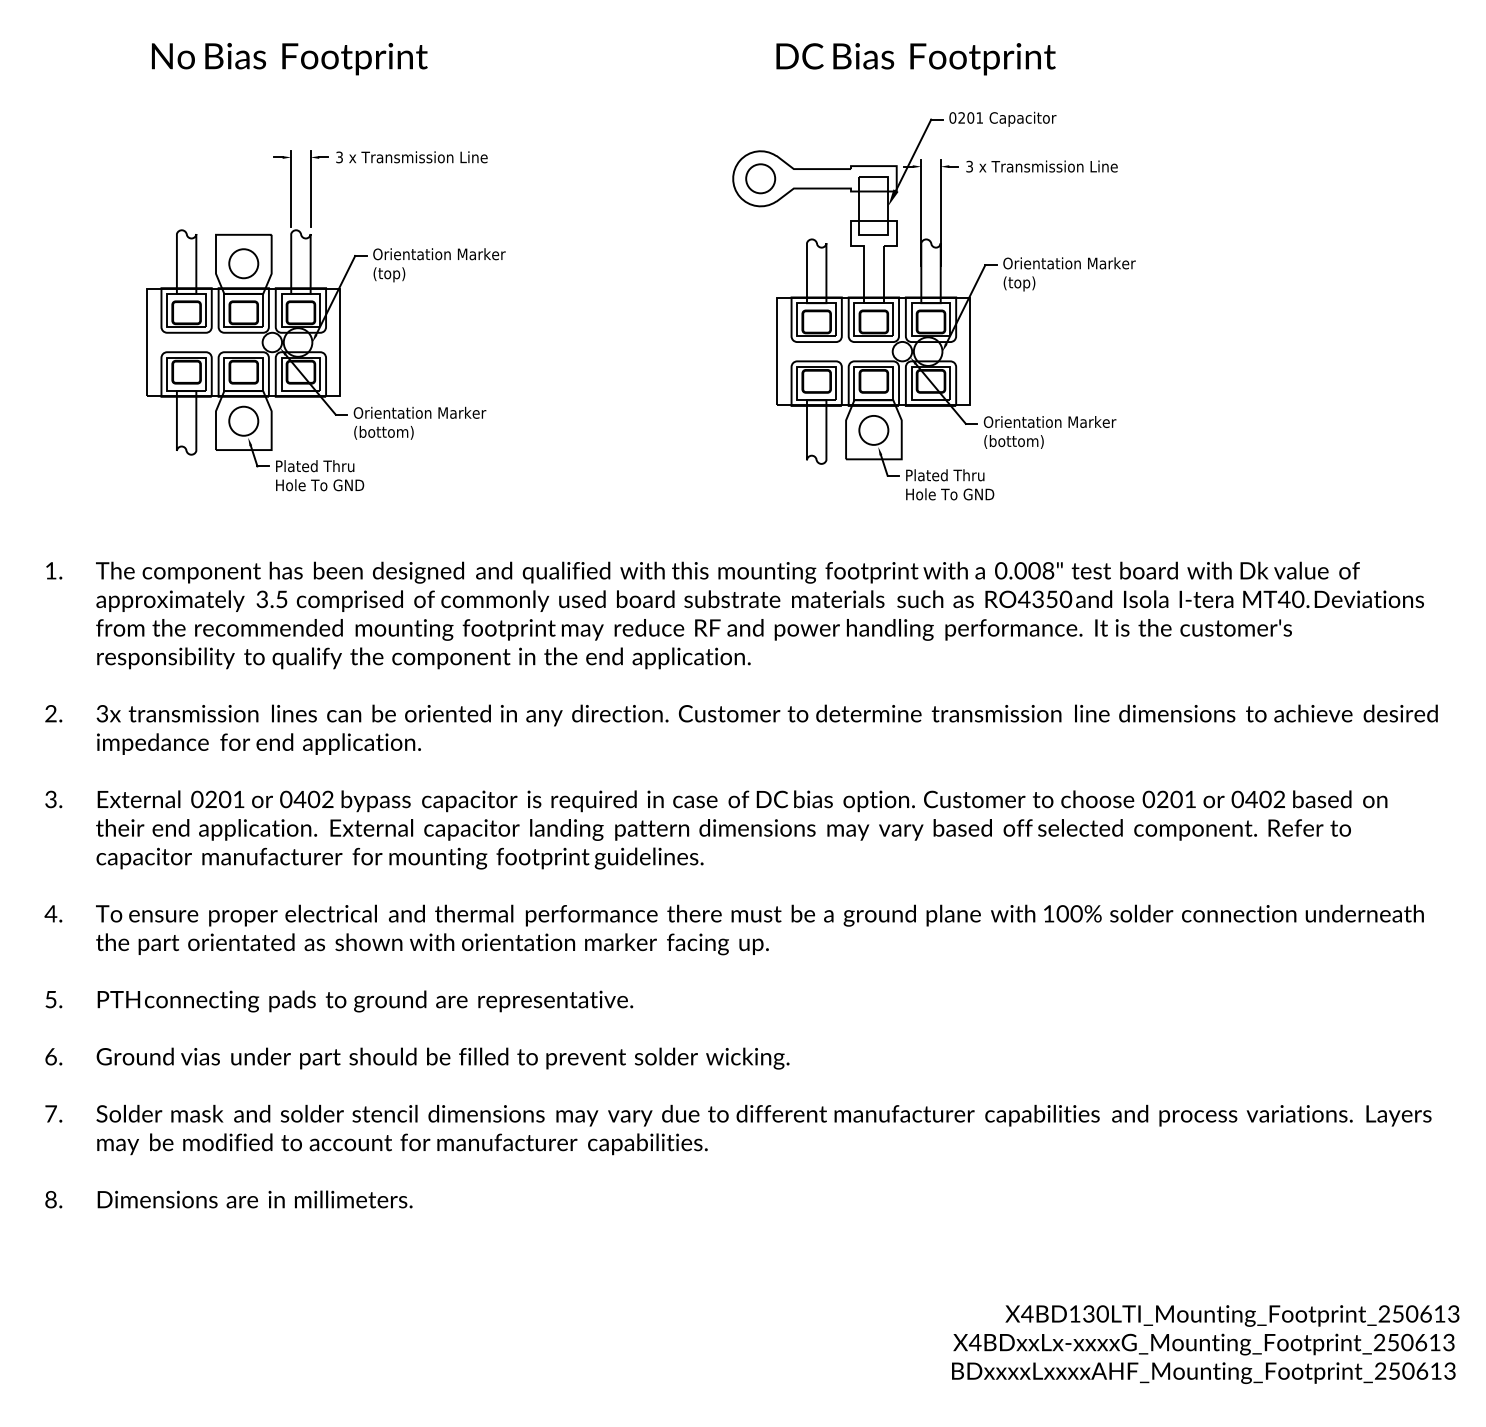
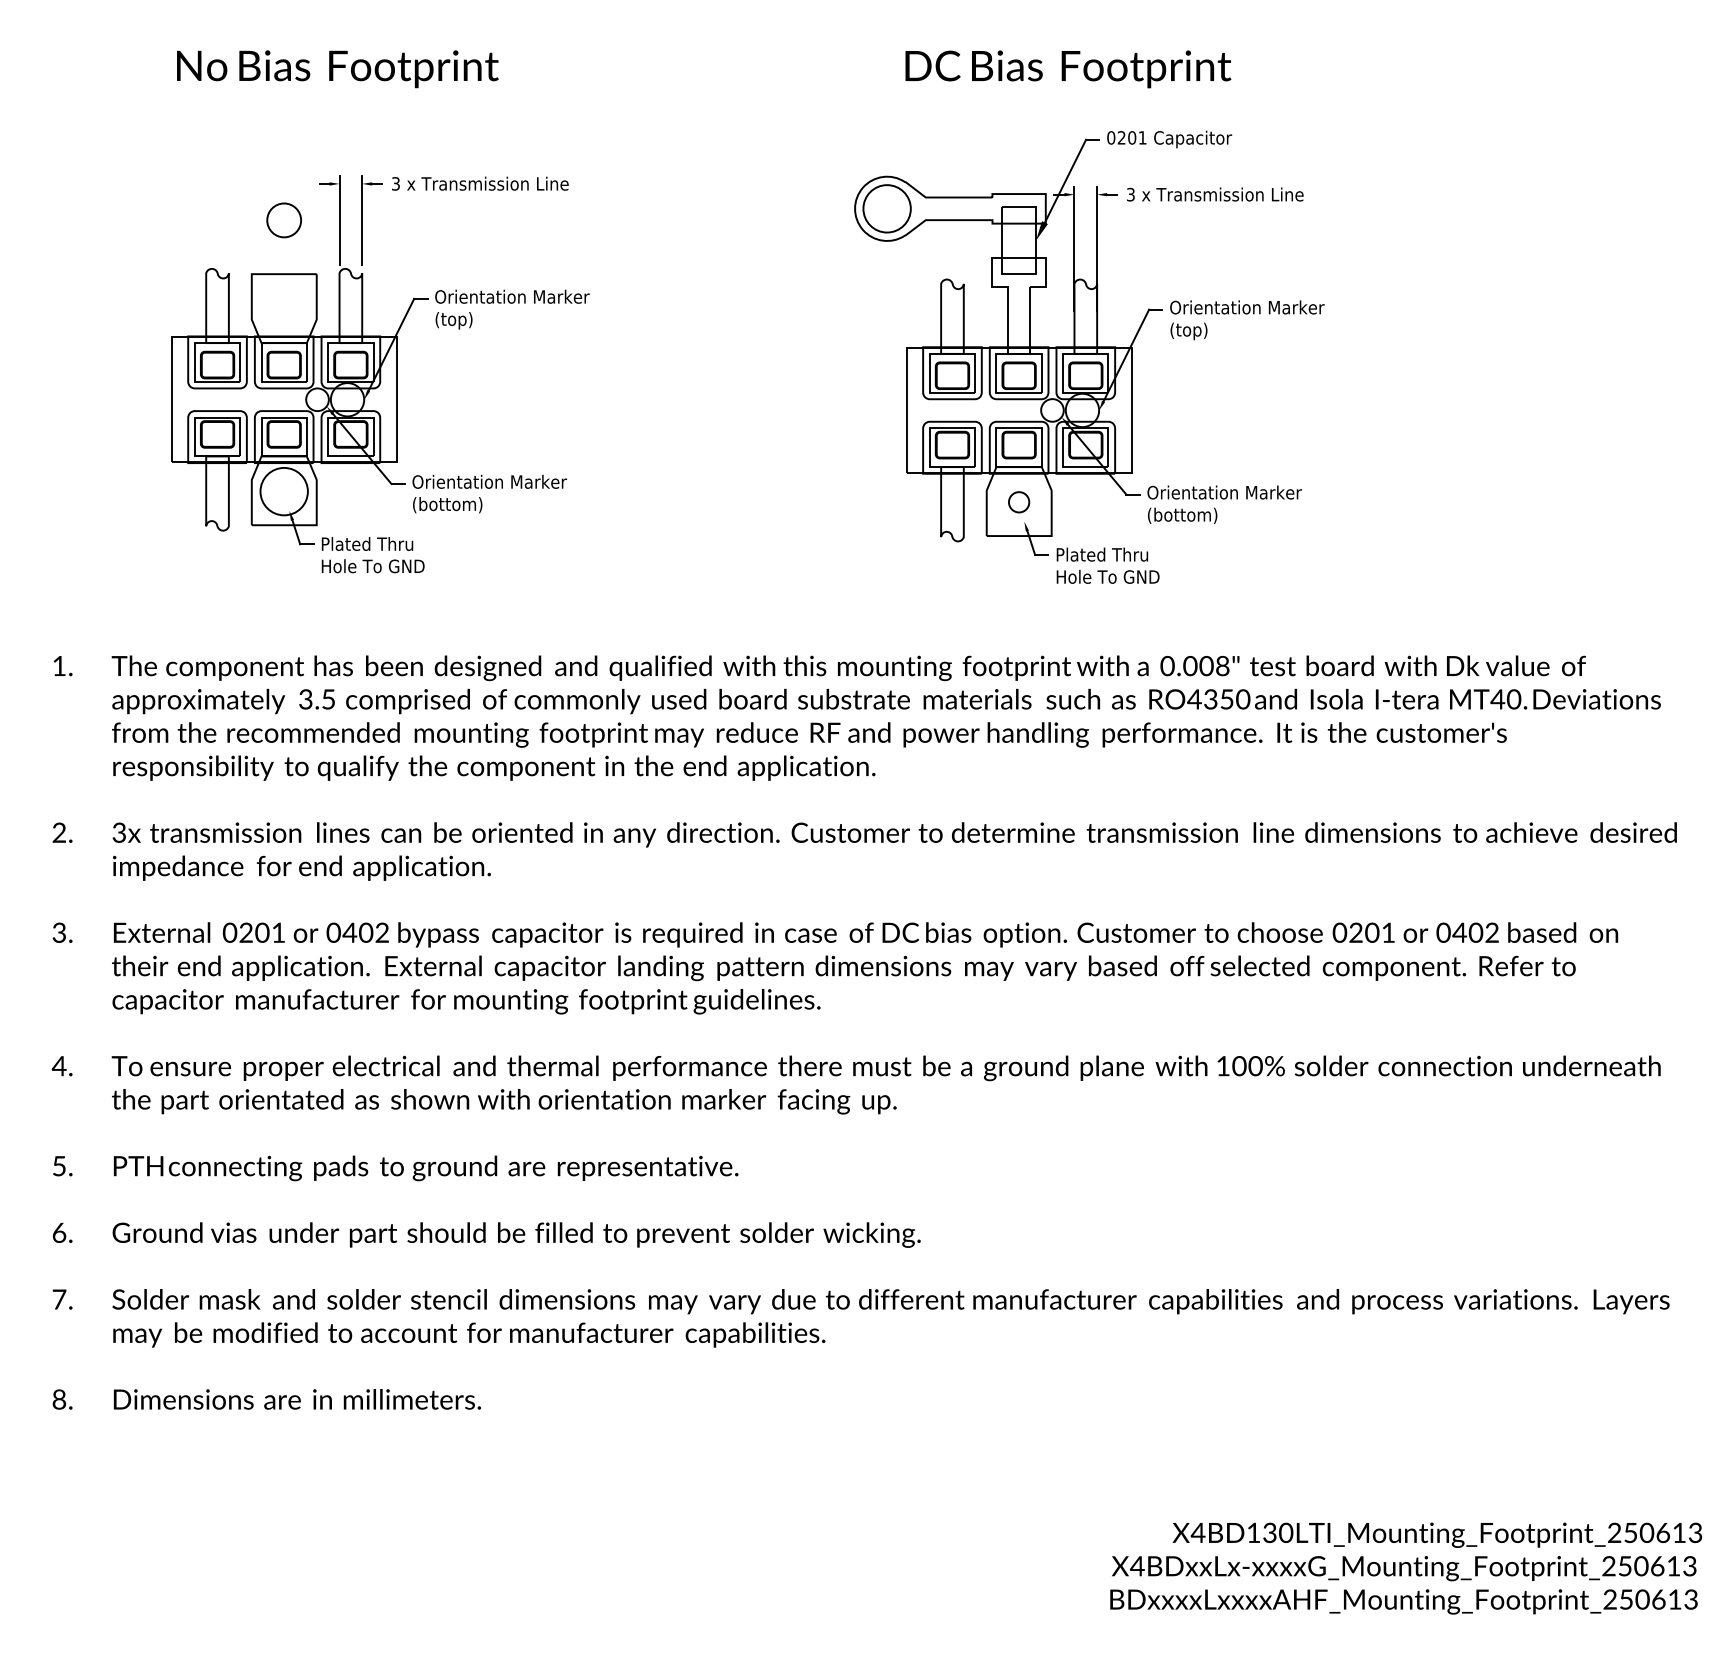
circle: (760, 178) -> (886, 208), size x1.4
circle: (243, 263) -> (283, 220), moved
circle: (243, 420) -> (283, 490), size x1.4
circle: (873, 429) -> (1018, 501), size x0.6

